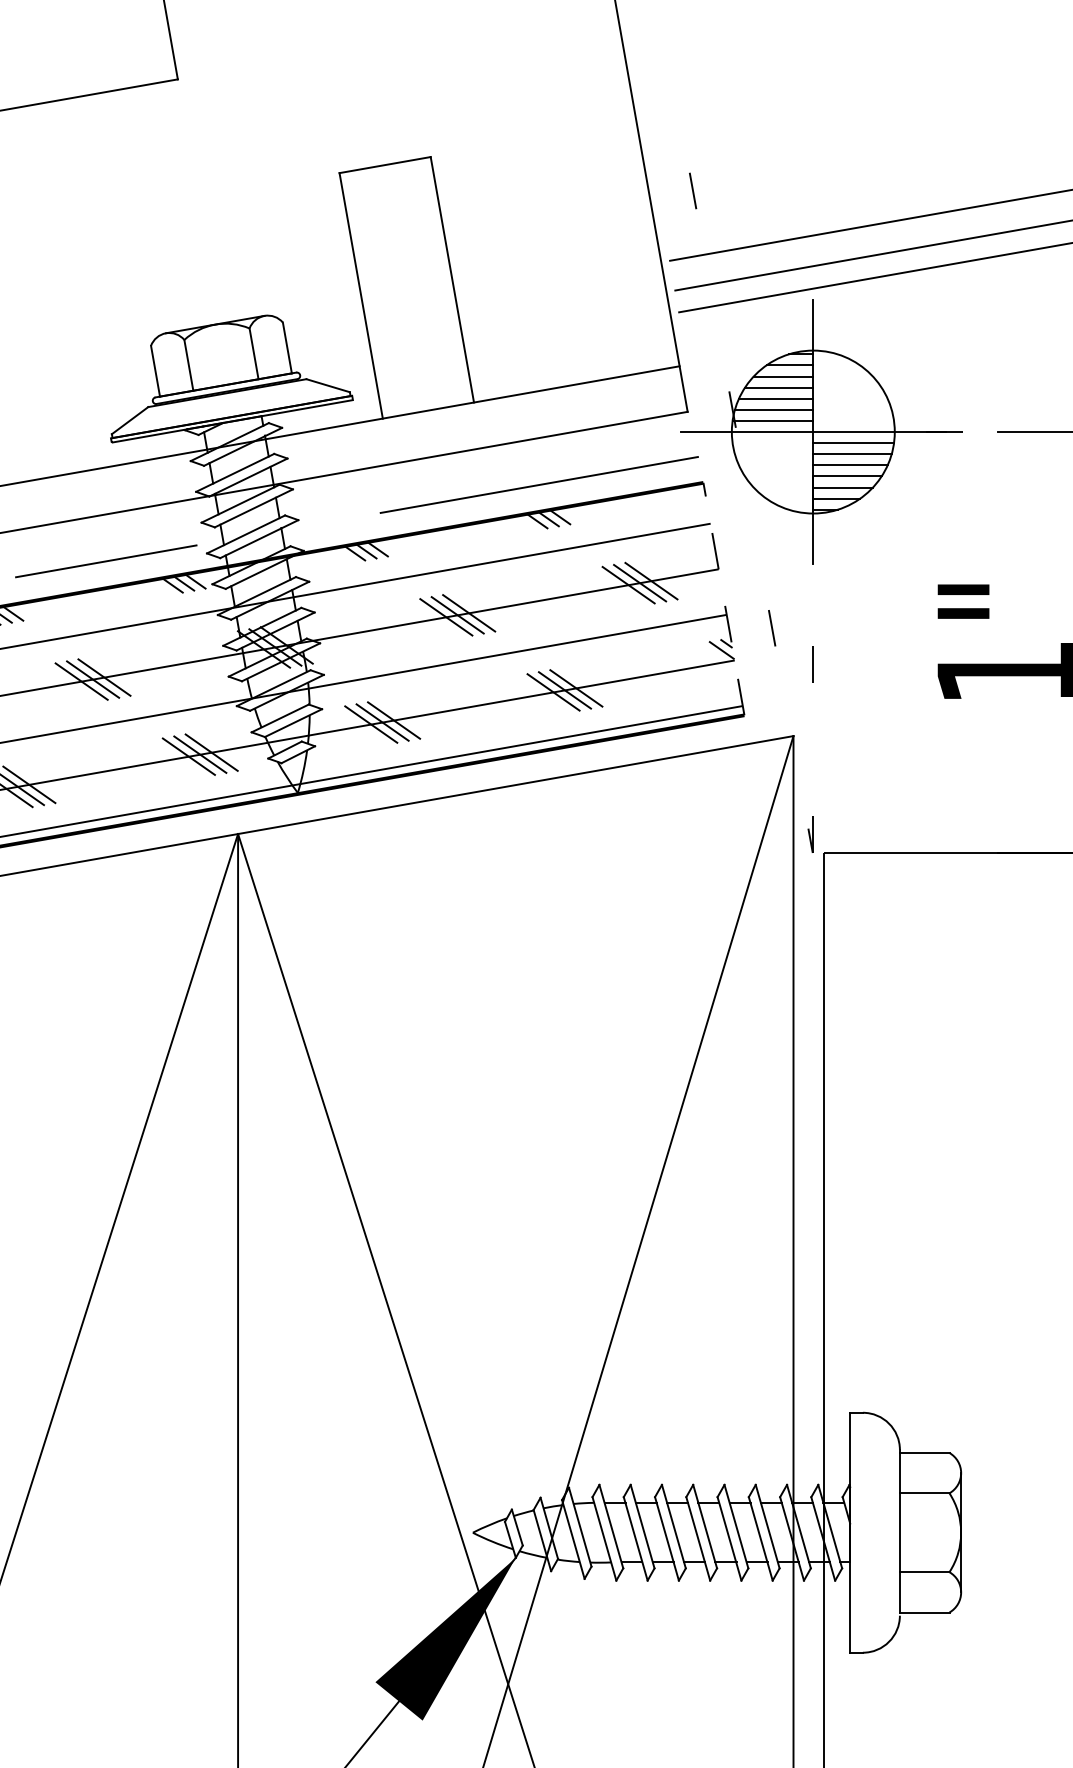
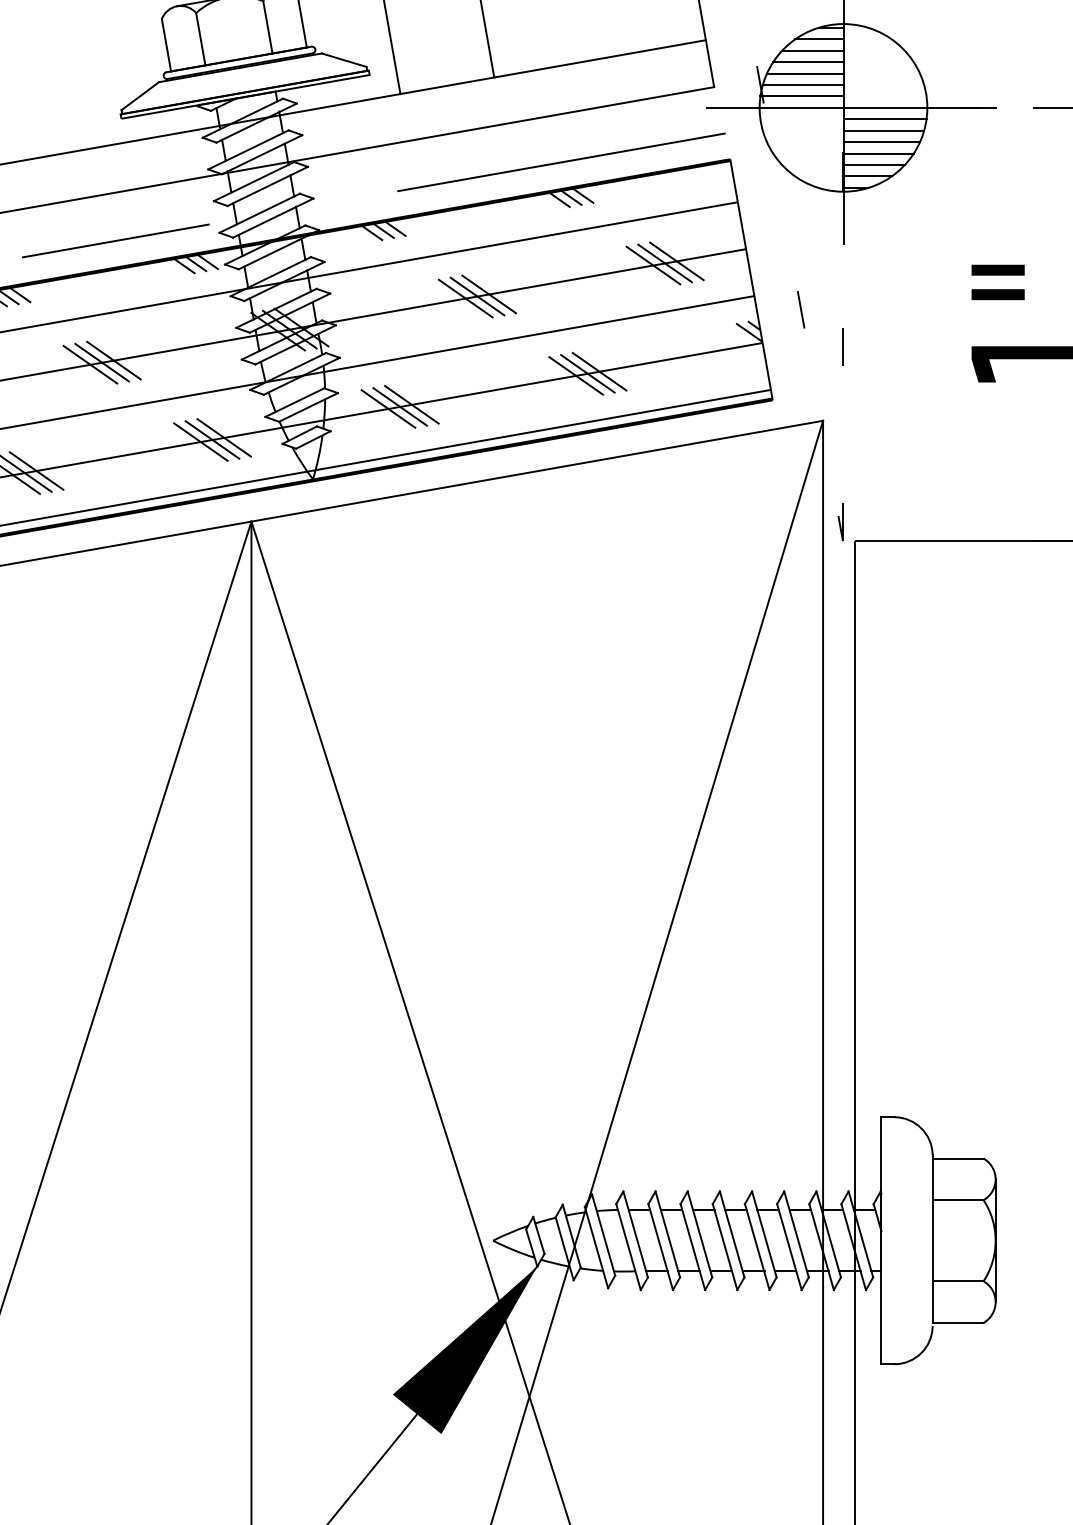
line: (723, 598) -> (751, 279), dashed -> solid

